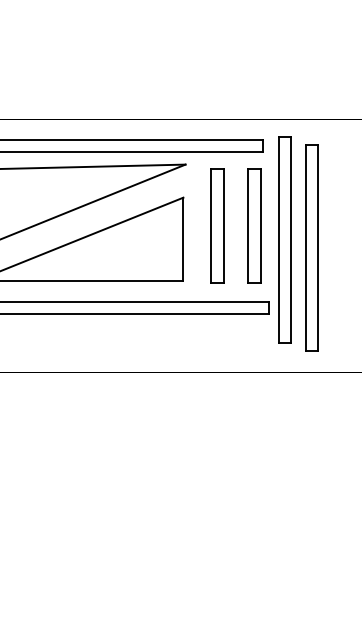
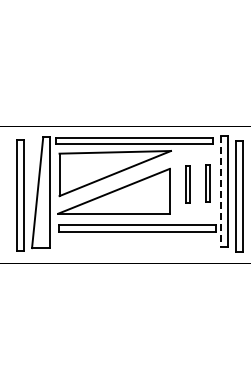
part: (217, 224) -> (188, 183), size x0.6
part: (254, 224) -> (208, 183), size x0.6
line: (279, 241) -> (221, 192), solid -> dashed

